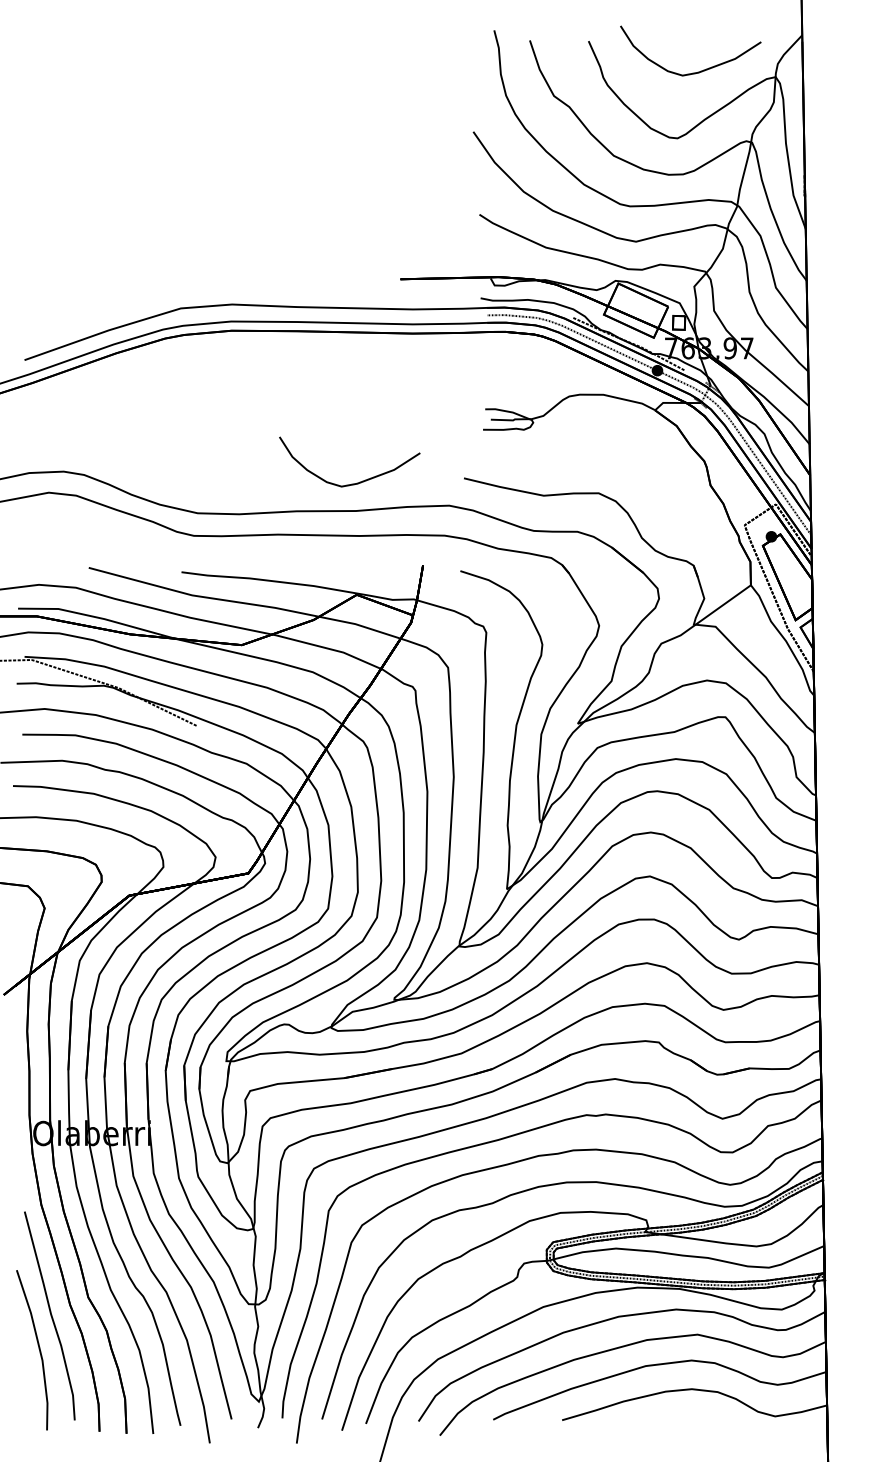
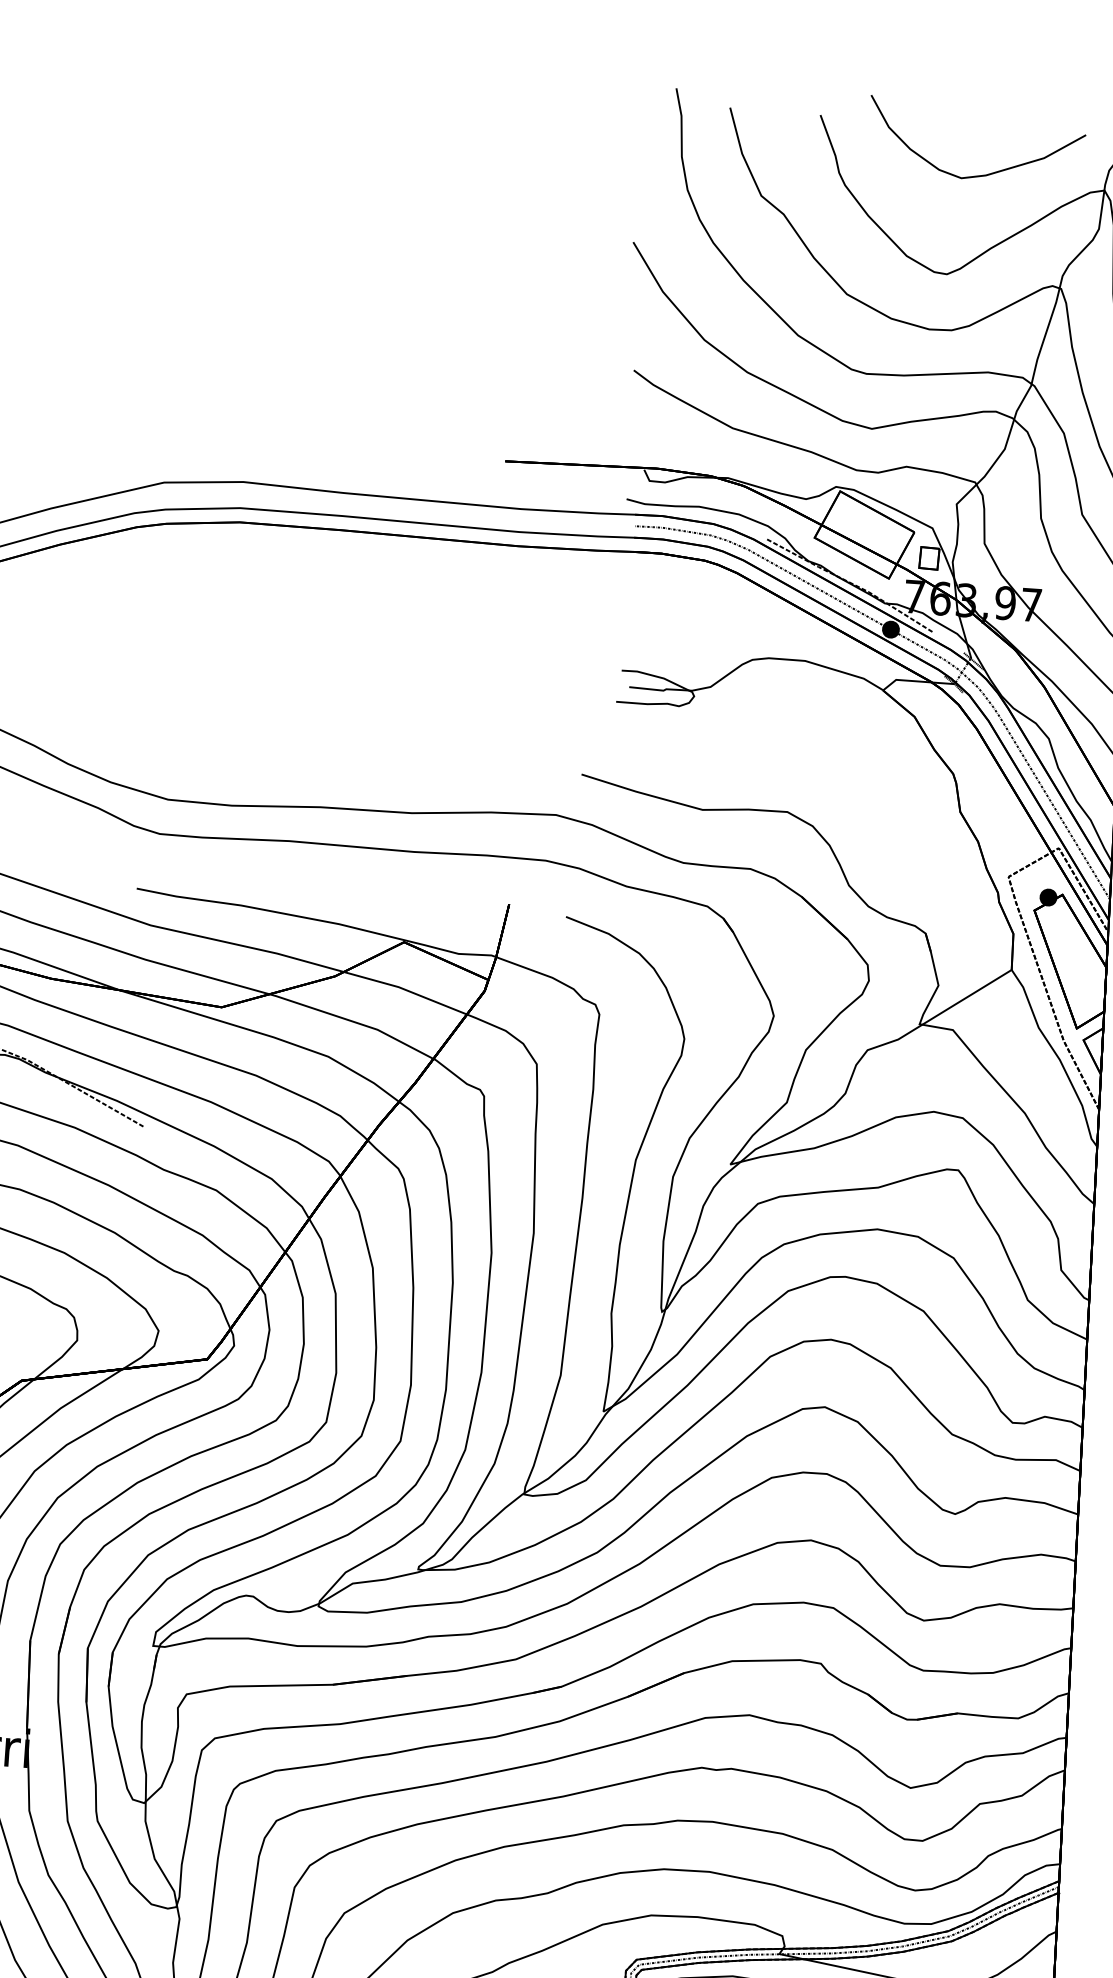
part: (351, 483) -> (407, 770), removed

